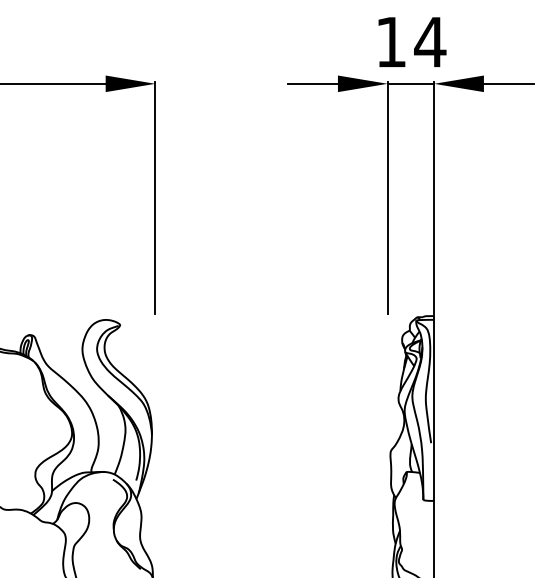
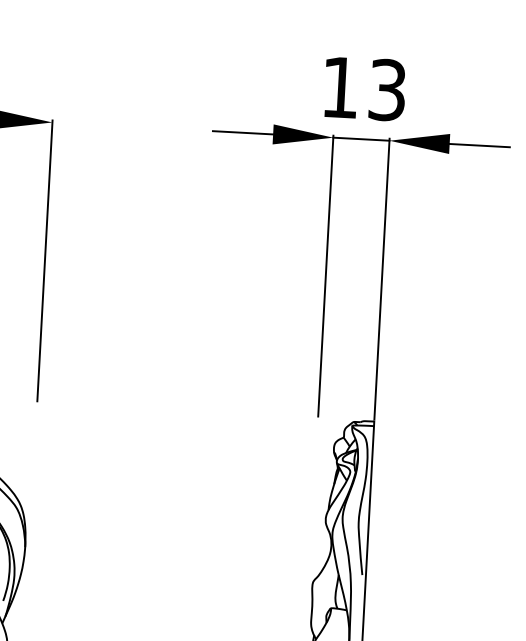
text: (430, 41) -> (387, 89), 14 -> 13

